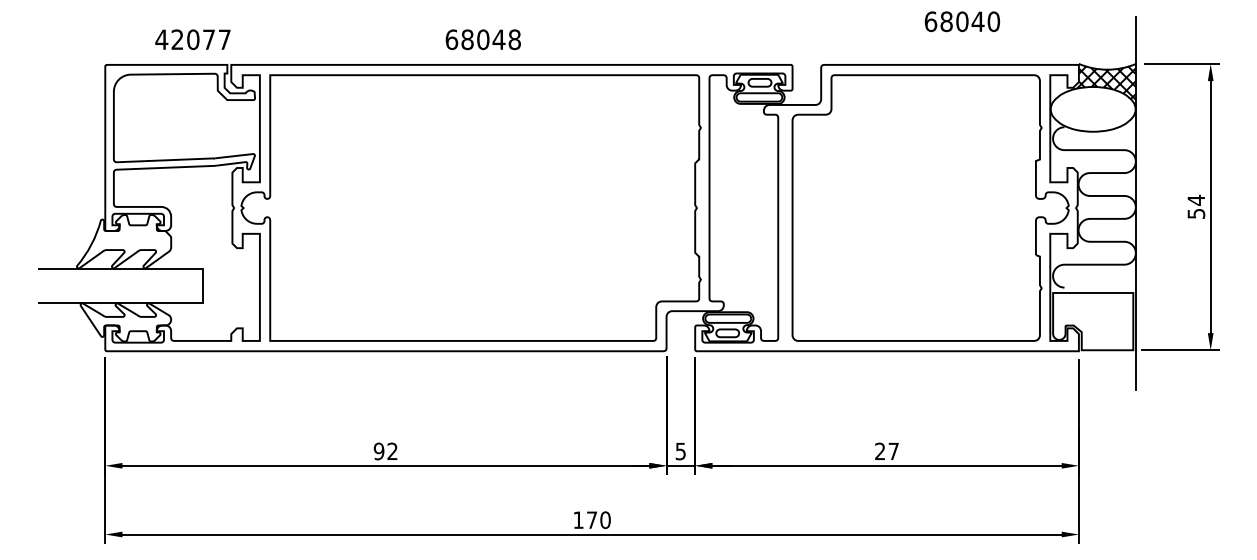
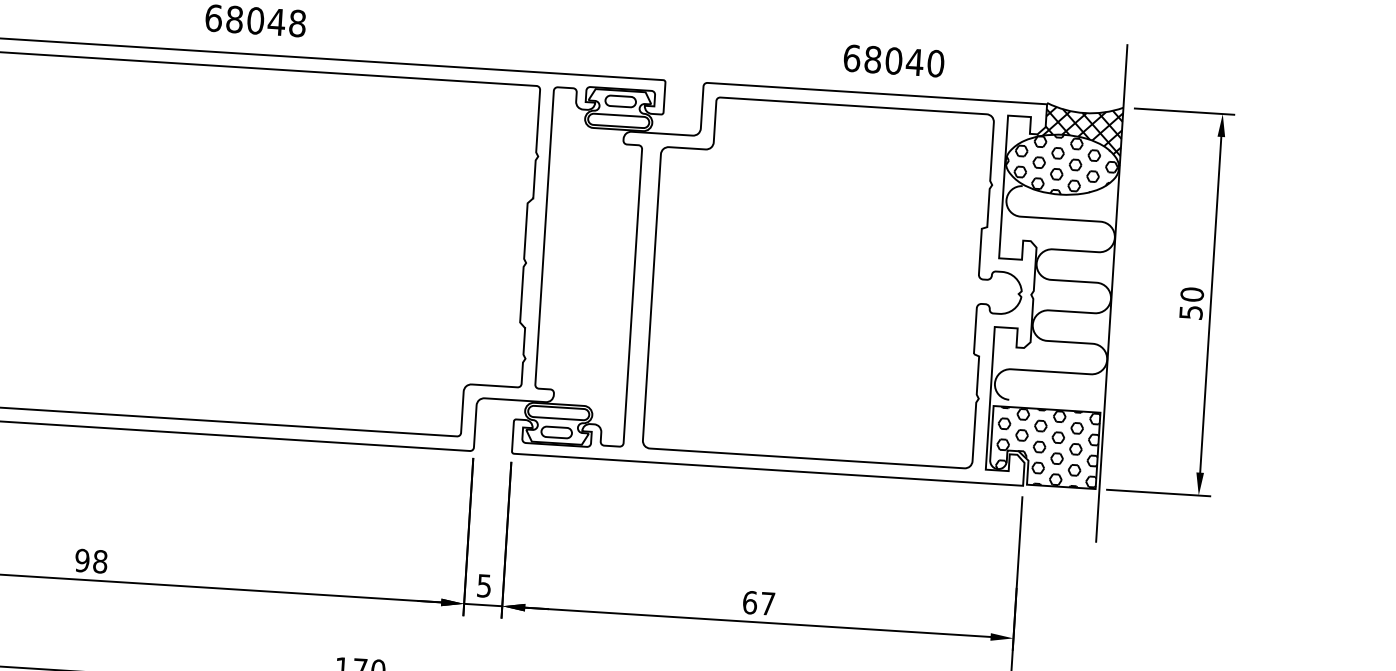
text: (962, 21) -> (894, 60), moved
hatch: (1092, 108) -> (1061, 163), added
text: (1196, 199) -> (1192, 293), 54 -> 50
hatch: (1095, 321) -> (1047, 447), added
text: (392, 451) -> (100, 561), 92 -> 98
text: (880, 451) -> (750, 602), 27 -> 67

